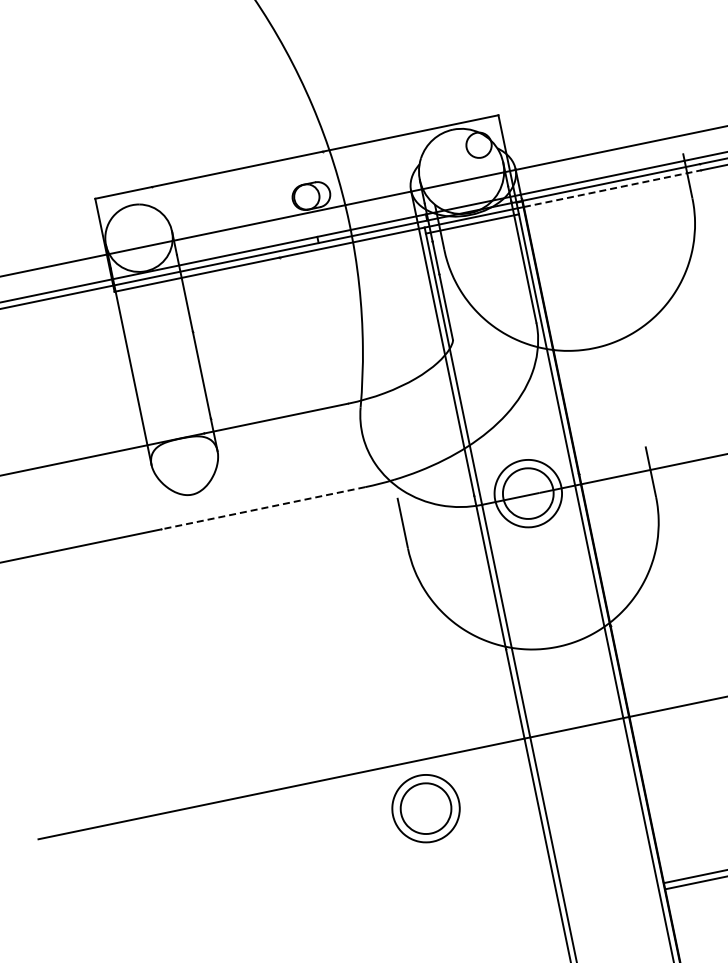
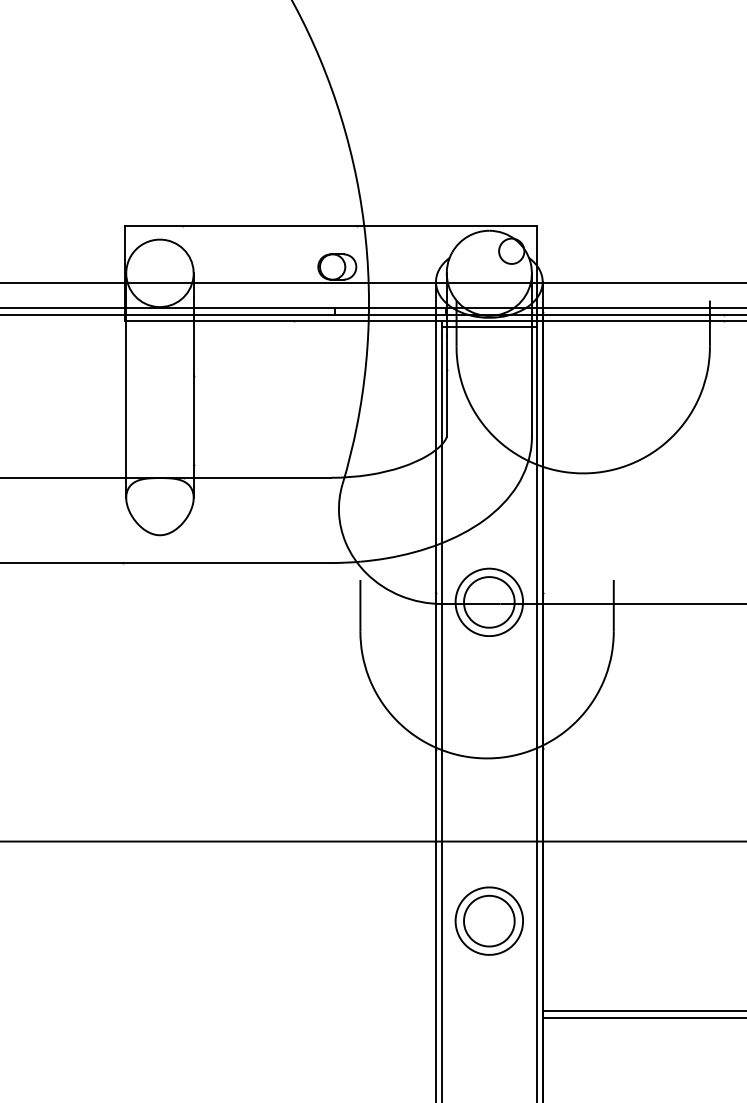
line: (613, 188) -> (634, 320), dashed -> solid
line: (263, 508) -> (226, 563), dashed -> solid
part: (425, 808) -> (488, 920), moved

